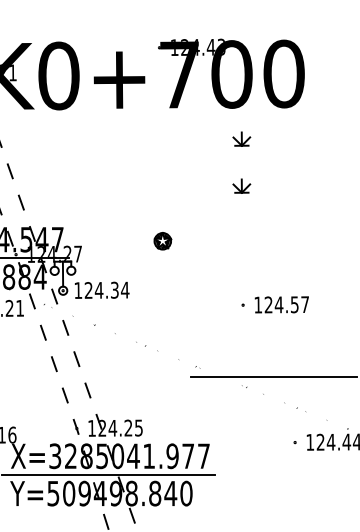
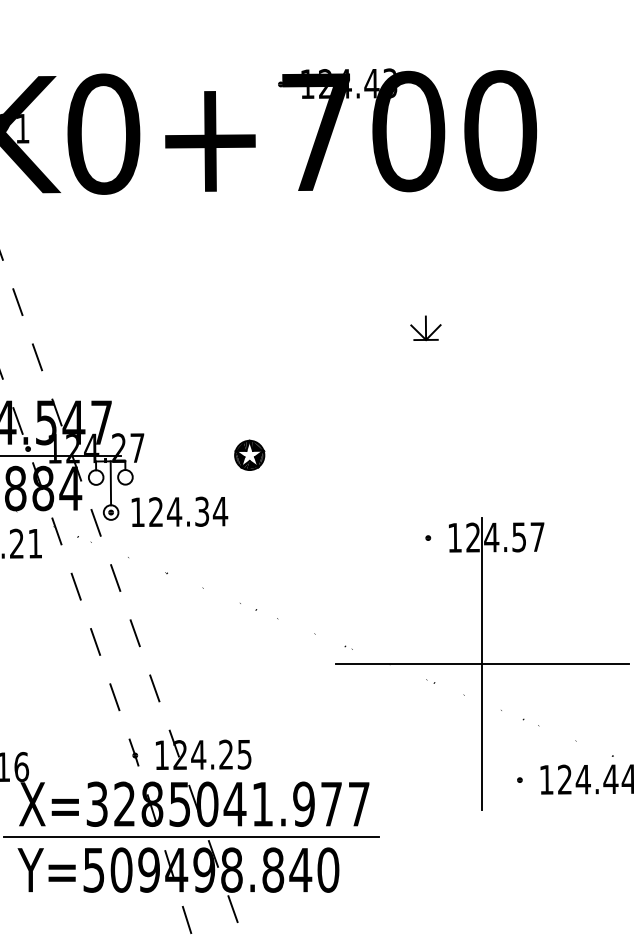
part: (241, 138) -> (425, 244), removed
part: (162, 241) -> (249, 455), moved
line: (273, 376) -> (481, 663), added

